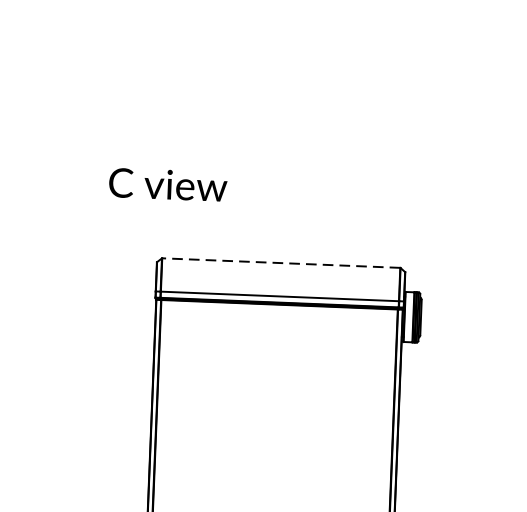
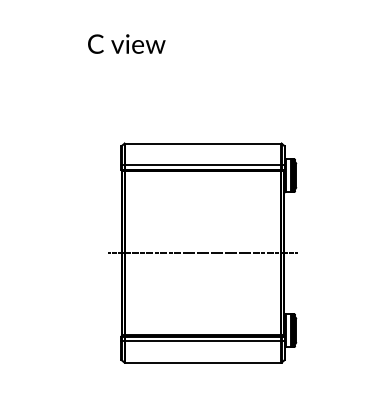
text: (167, 183) -> (126, 43), moved
line: (280, 263) -> (202, 143), dashed -> solid
line: (273, 430) -> (202, 253), added

